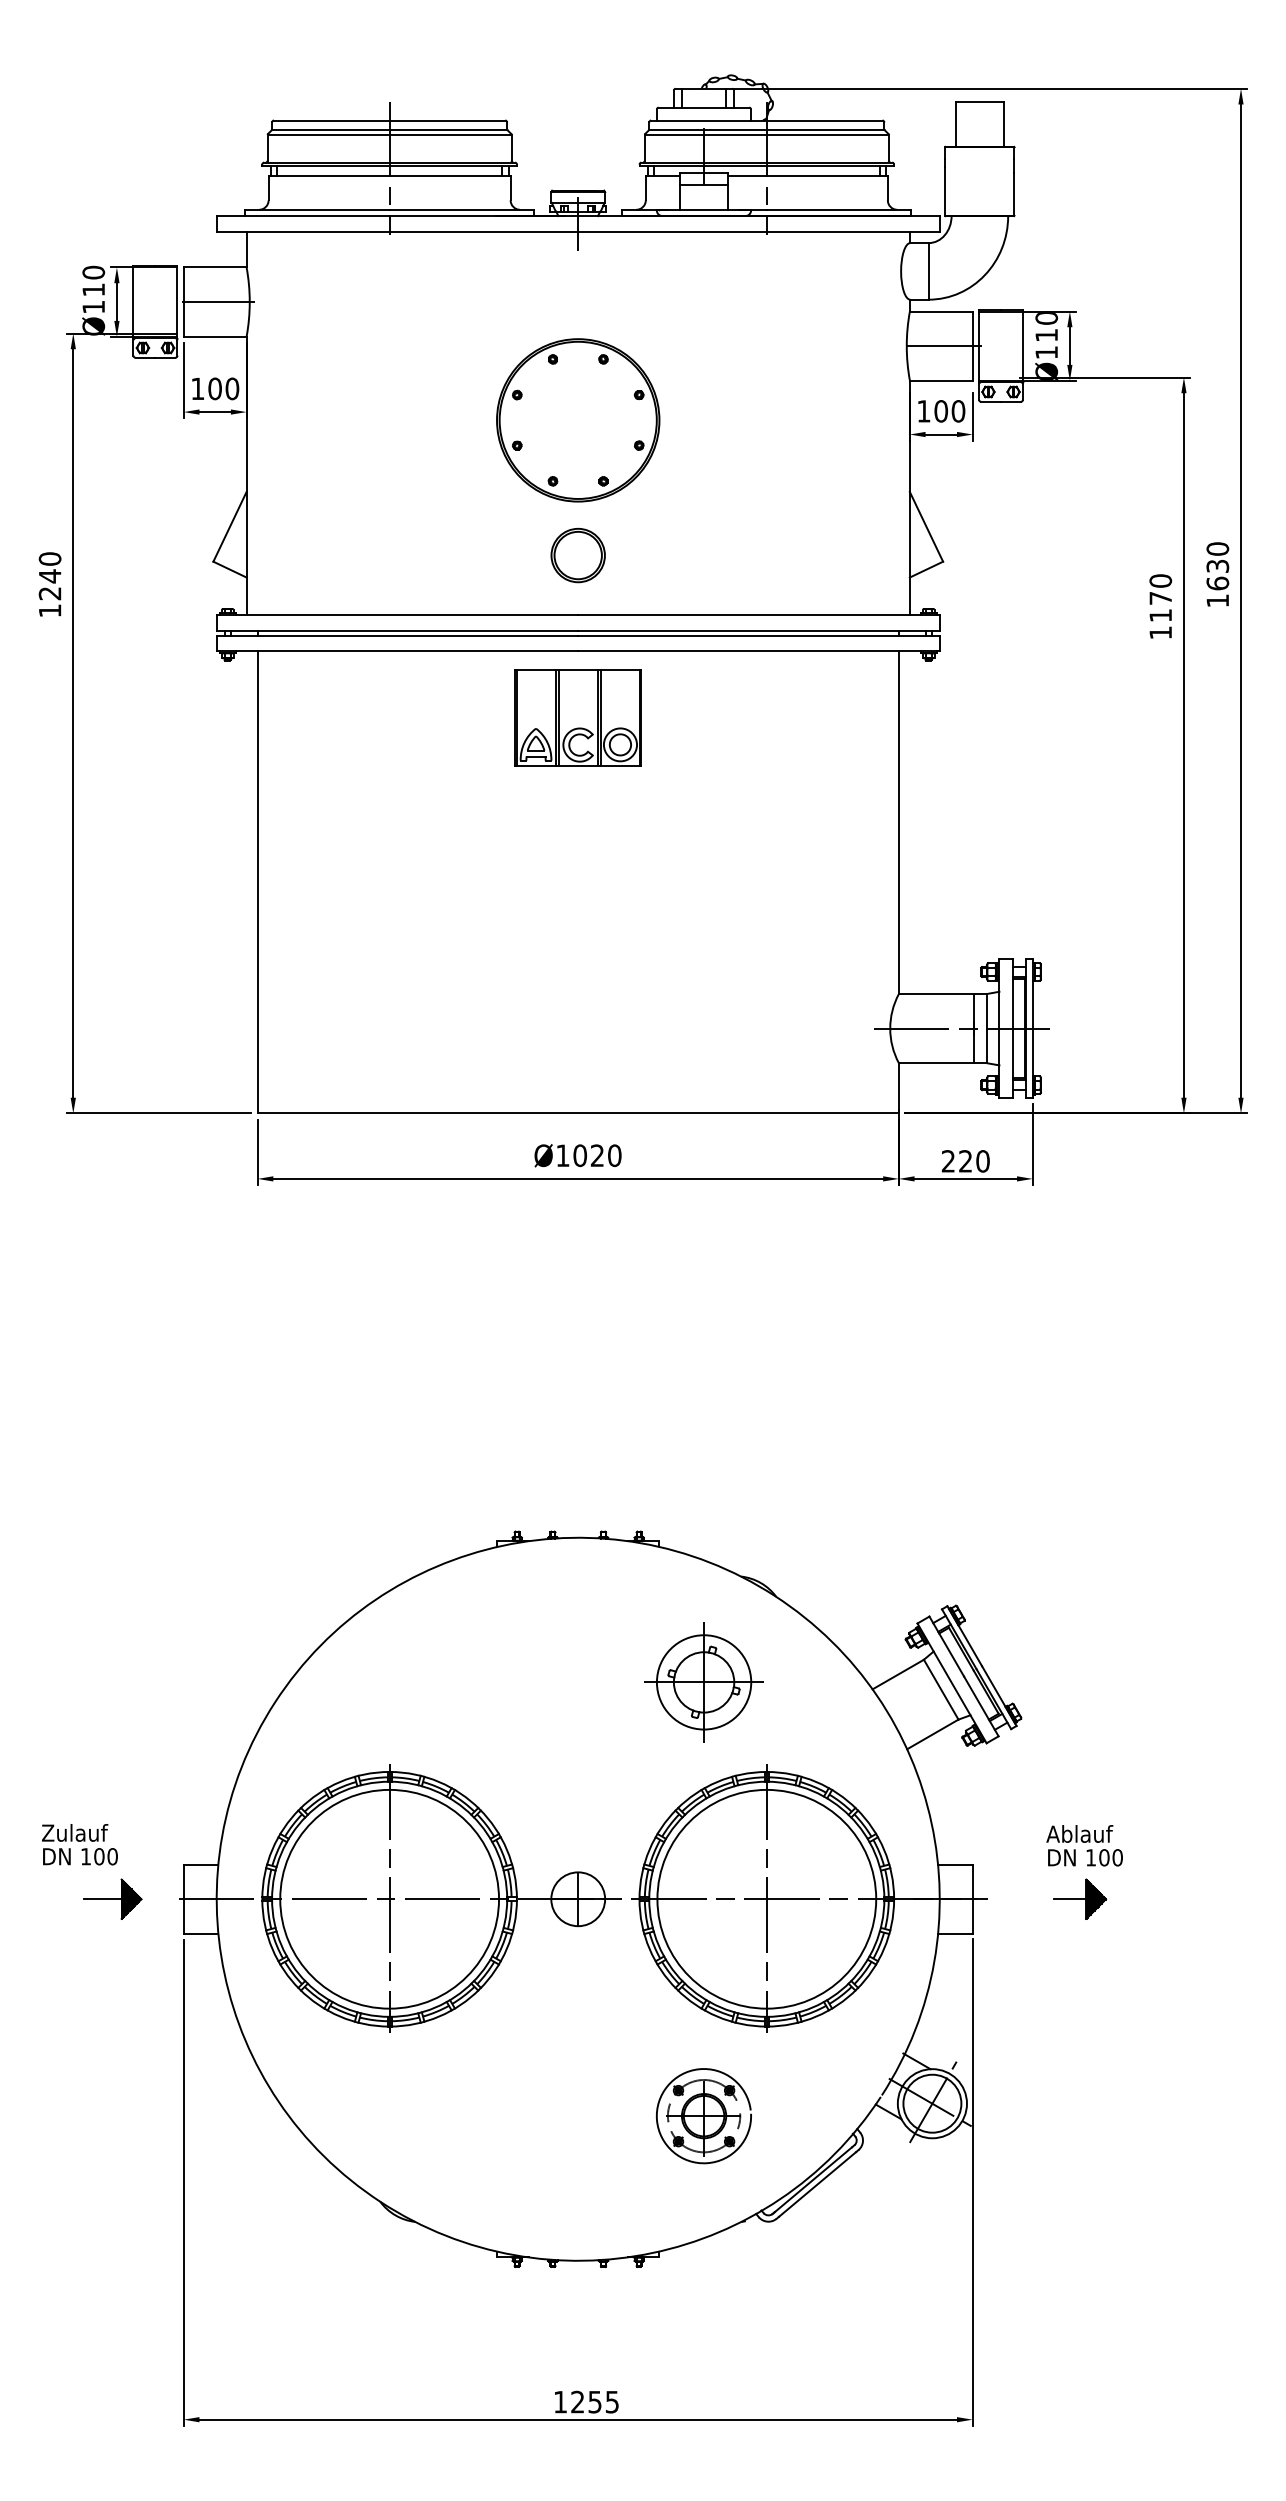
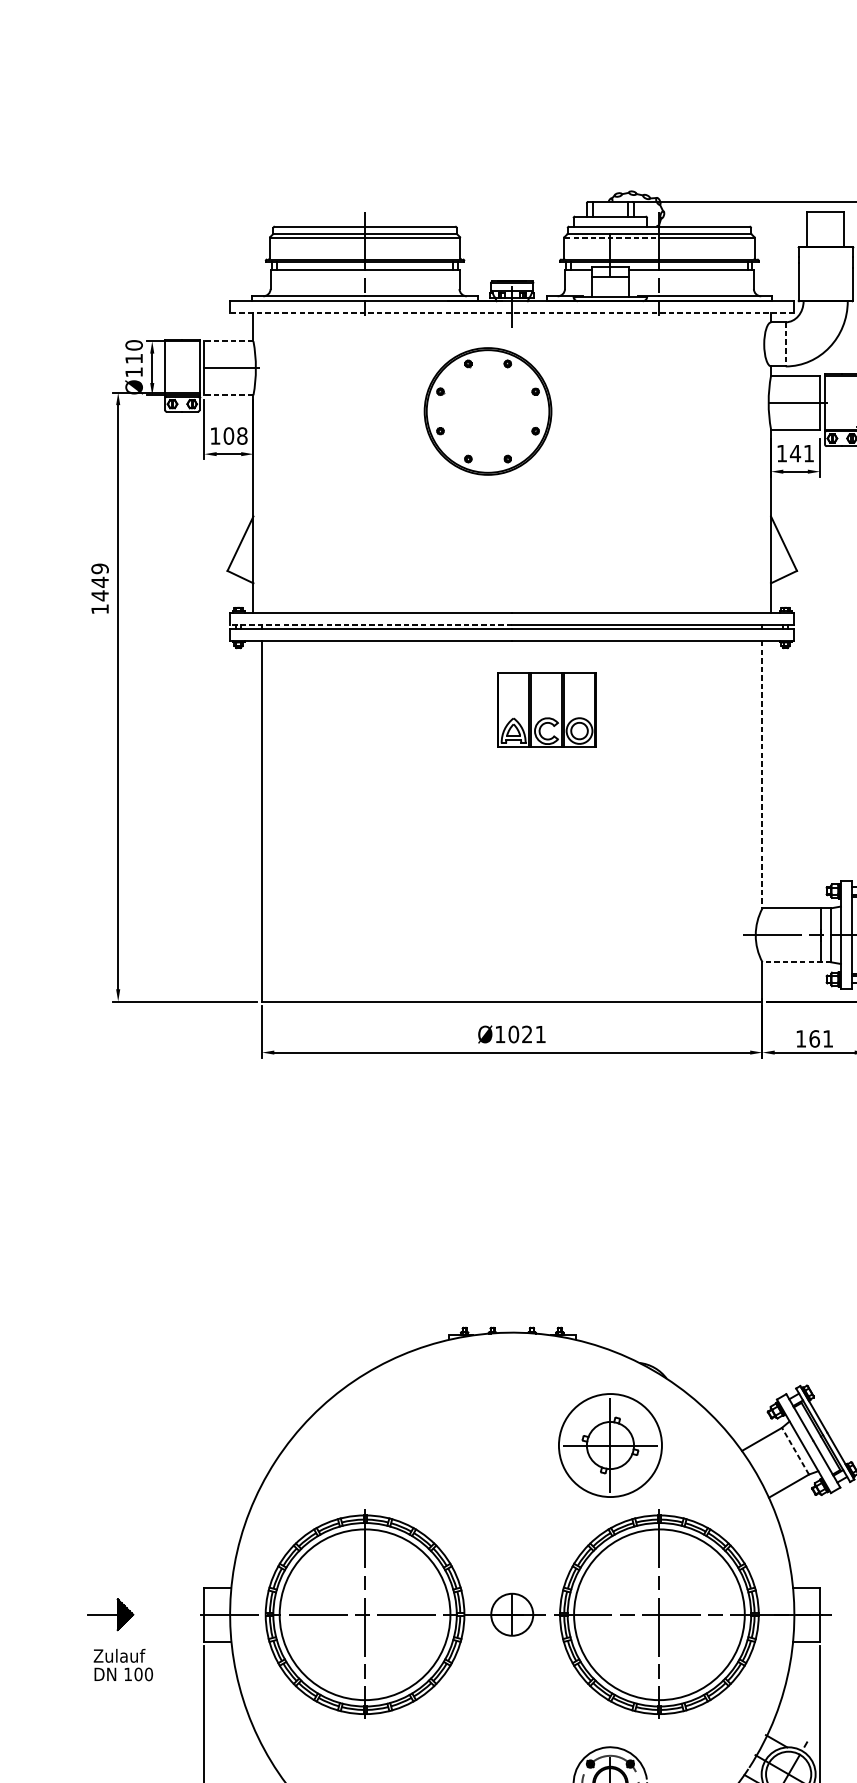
line: (706, 134) -> (612, 237), solid -> dashed
line: (577, 231) -> (511, 313), solid -> dashed
line: (214, 267) -> (228, 341), solid -> dashed
line: (928, 271) -> (785, 344), solid -> dashed
line: (214, 336) -> (228, 395), solid -> dashed
text: (232, 388) -> (242, 435), 100 -> 108
text: (949, 411) -> (801, 453), 100 -> 141
part: (578, 420) -> (488, 411), moved
part: (577, 555) -> (511, 566), removed
text: (49, 576) -> (99, 582), 1240 -> 1449
line: (397, 630) -> (371, 624), solid -> dashed
part: (577, 717) -> (546, 709), moved
line: (898, 823) -> (762, 775), solid -> dashed
line: (942, 1063) -> (796, 962), solid -> dashed
text: (614, 1155) -> (540, 1034), Ø1020 -> Ø1021
text: (965, 1161) -> (814, 1039), 220 -> 161
circle: (703, 1682) -> (610, 1445), size x1.4
line: (941, 1689) -> (795, 1451), solid -> dashed
text: (79, 1844) -> (123, 1664), moved
part: (112, 1898) -> (110, 1614), moved

